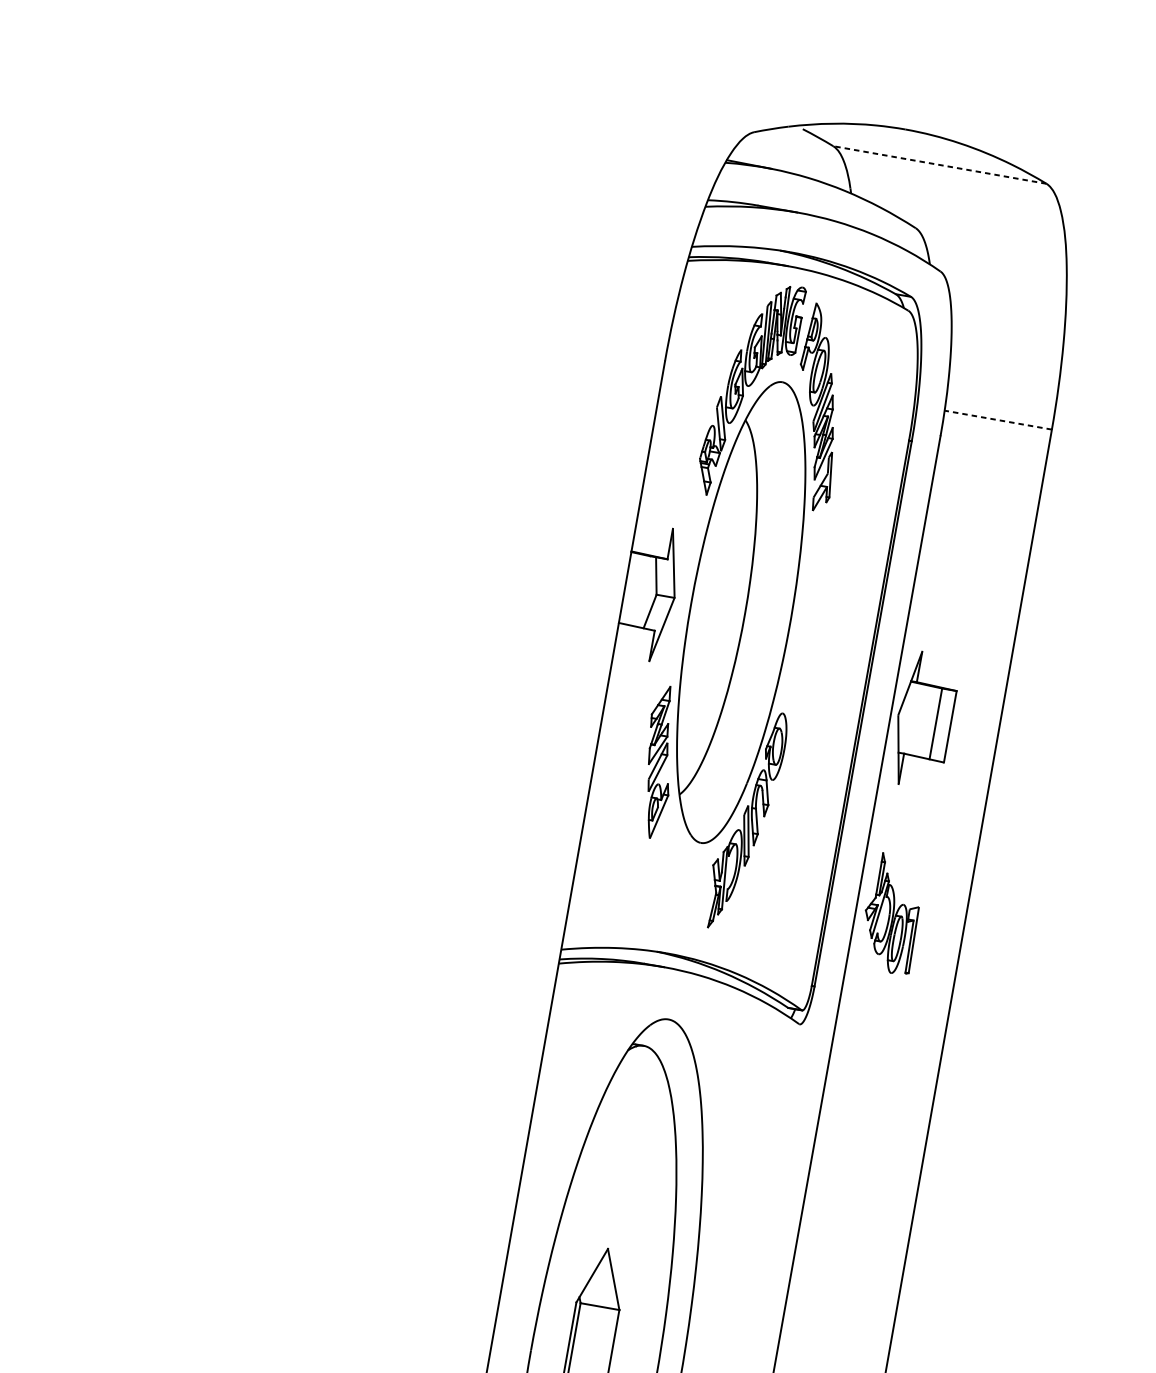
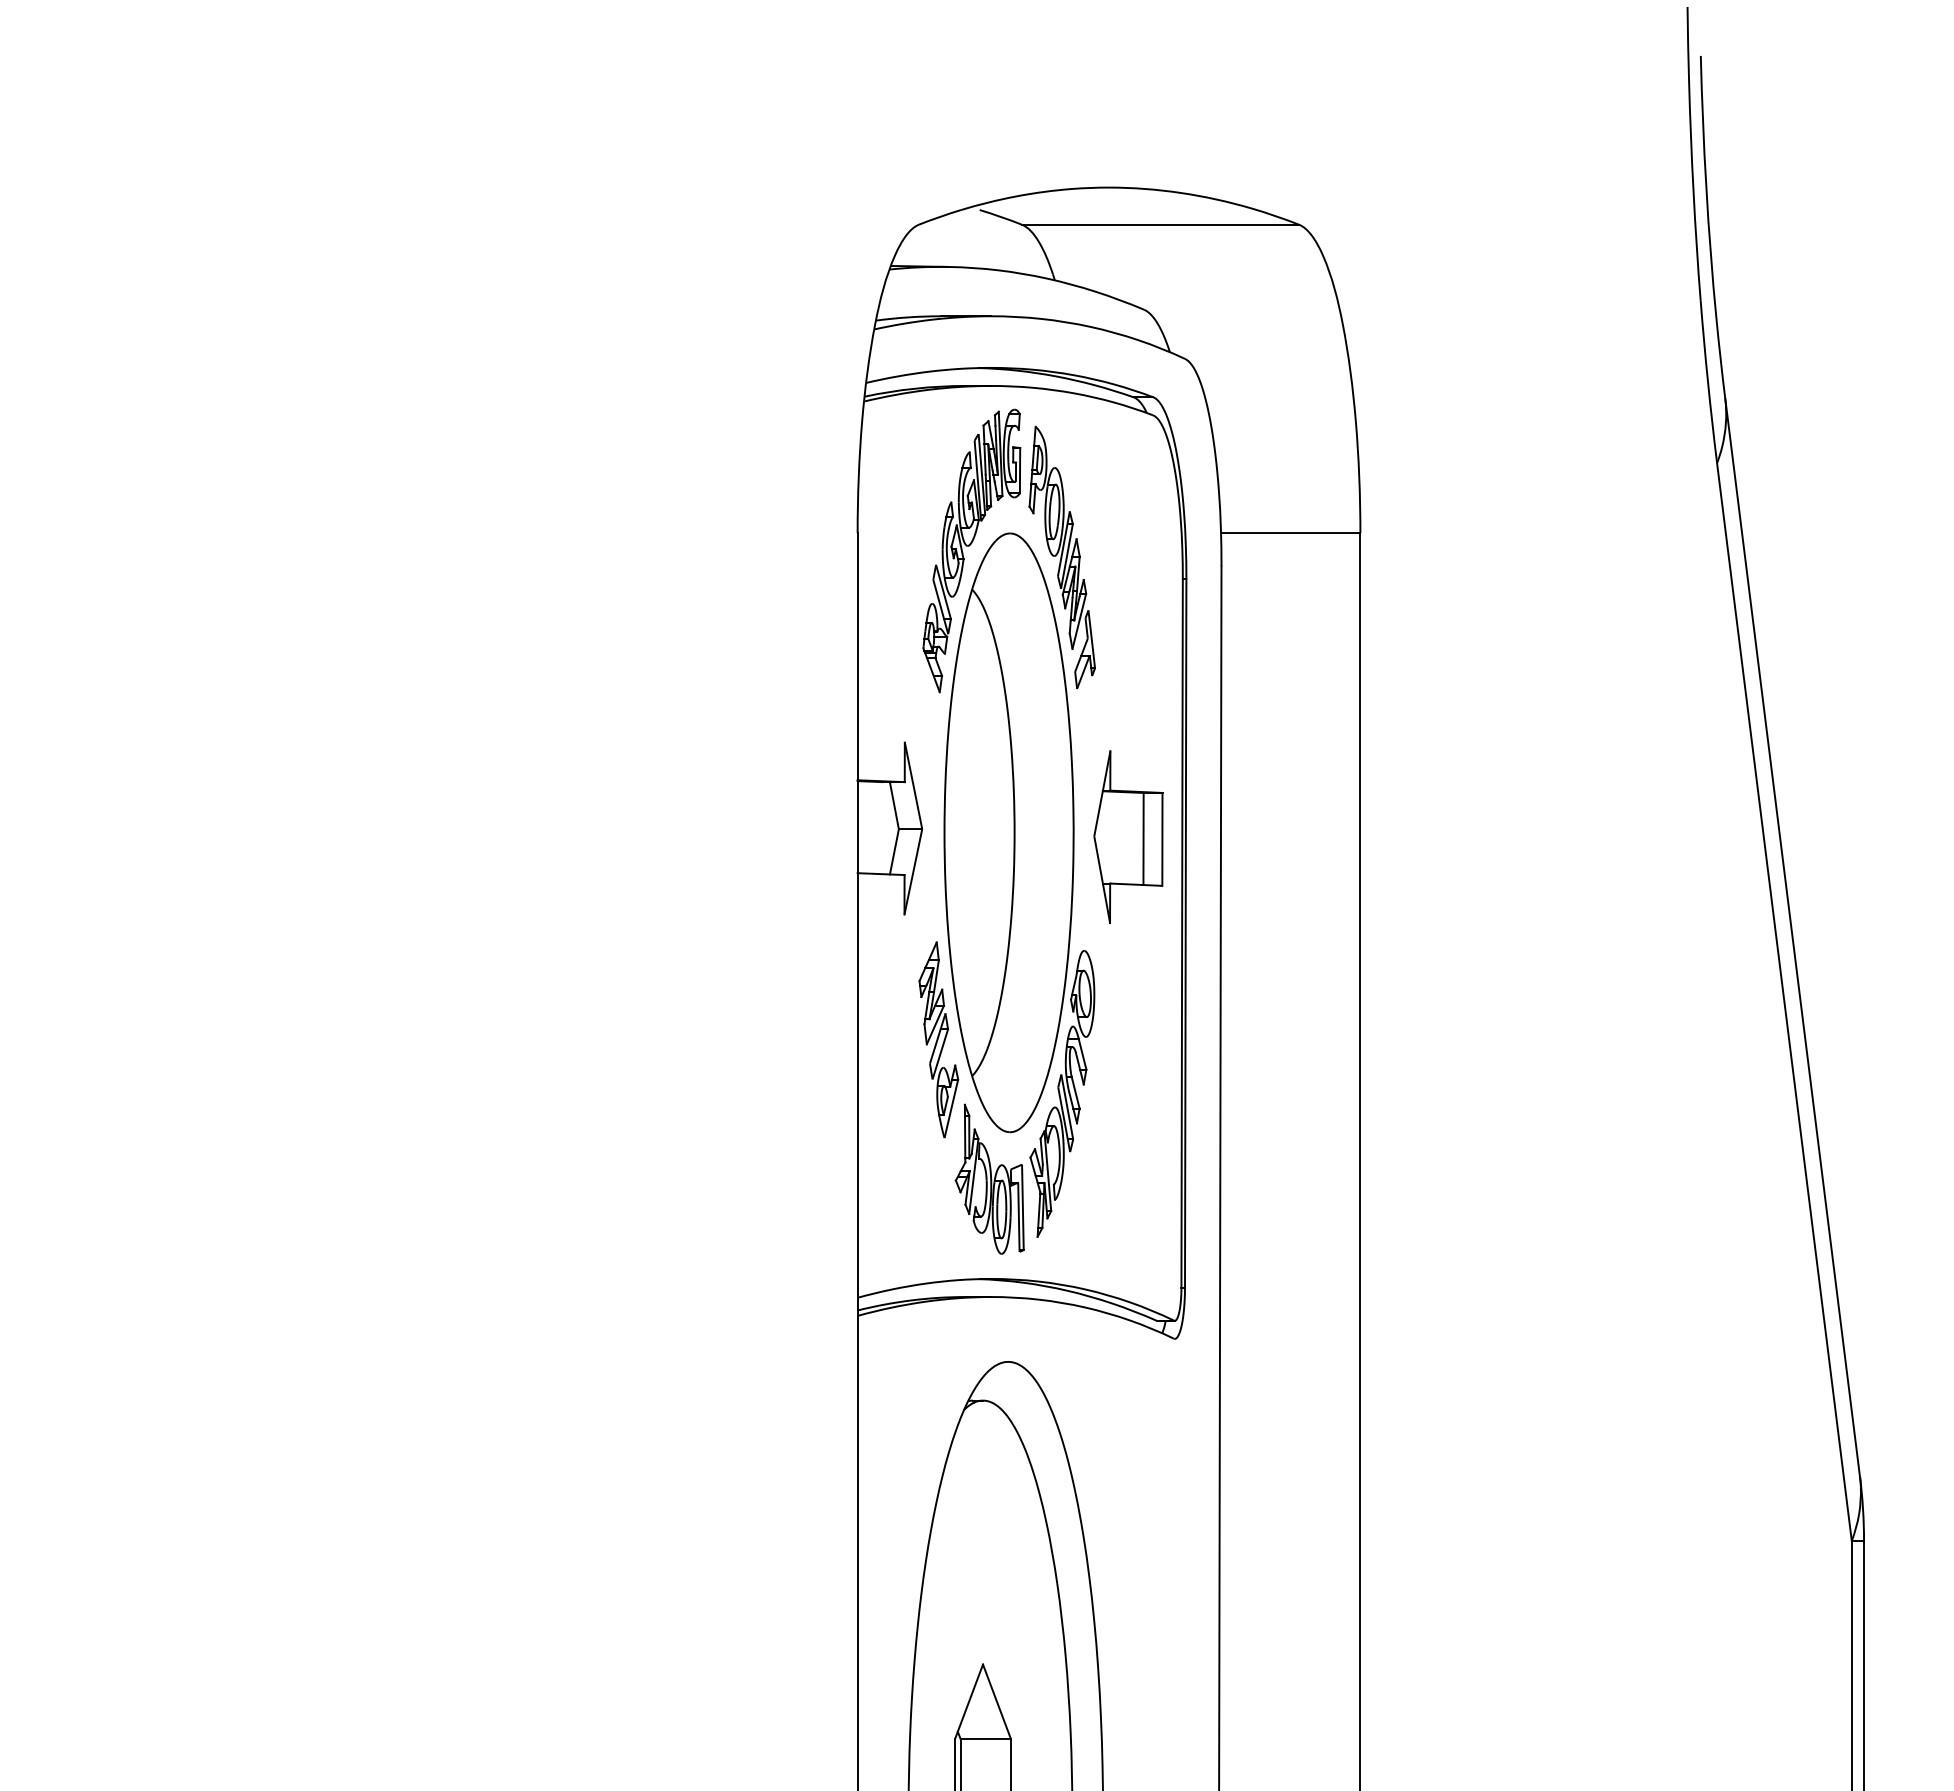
line: (939, 164) -> (1160, 224), dashed -> solid
line: (998, 420) -> (1290, 533), dashed -> solid
part: (924, 719) -> (1128, 836), moved
part: (892, 913) -> (989, 1178), moved

